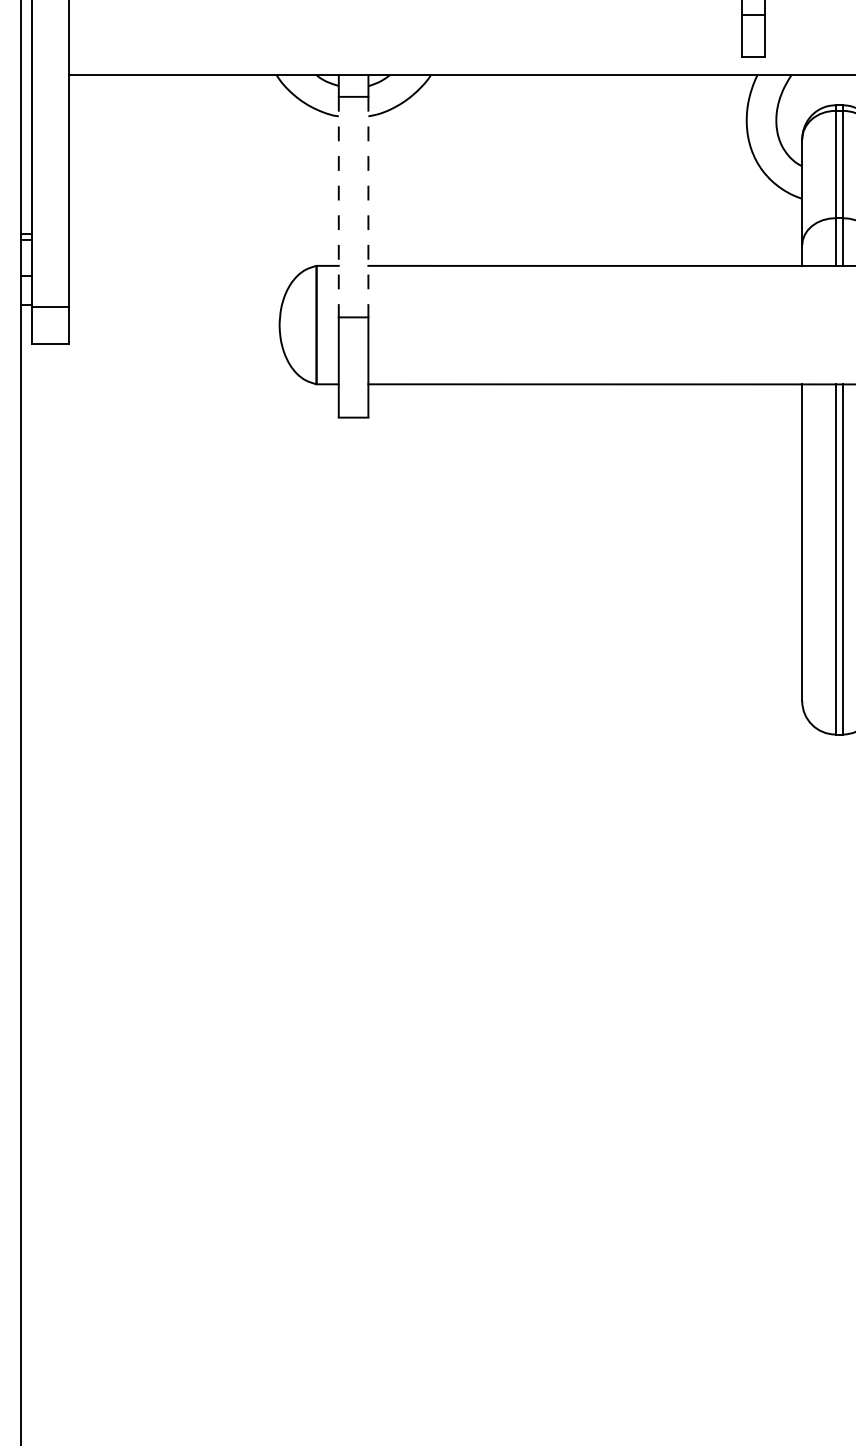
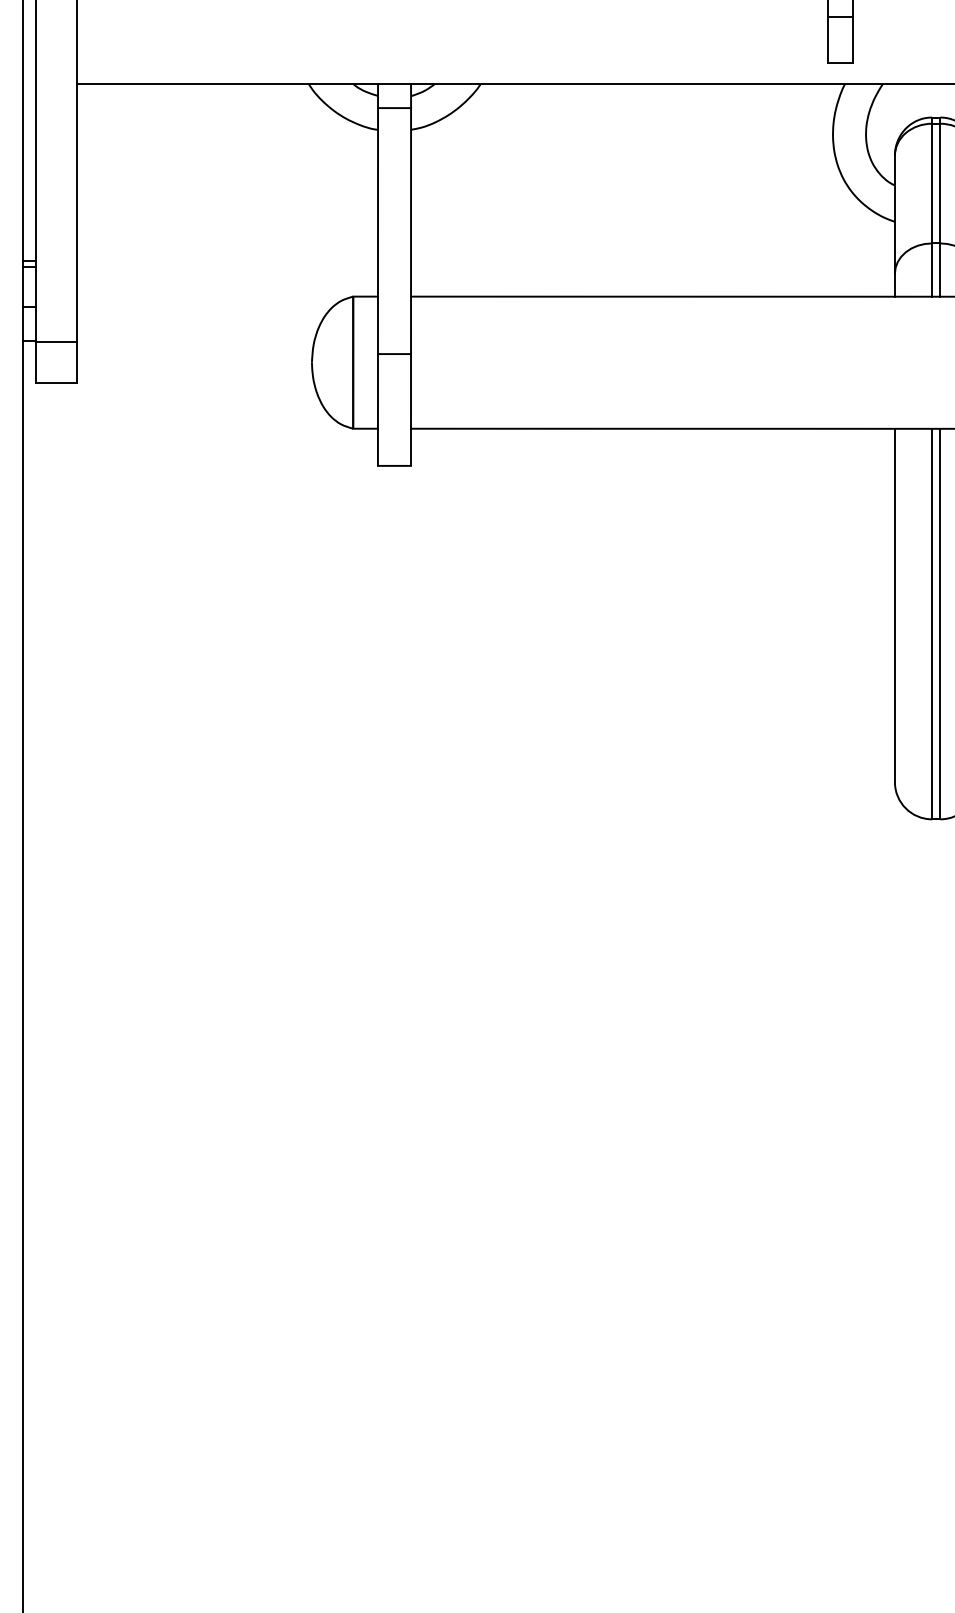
line: (338, 207) -> (377, 231), dashed -> solid
line: (368, 207) -> (411, 231), dashed -> solid

